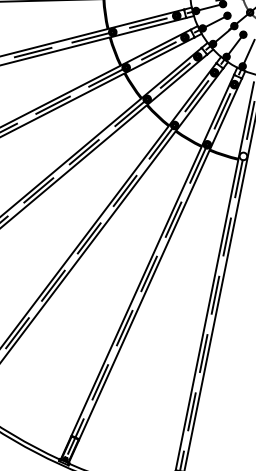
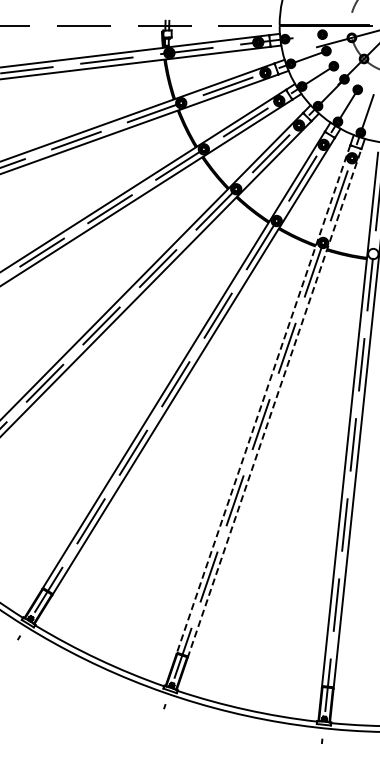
line: (152, 255) -> (263, 399), solid -> dashed
line: (160, 259) -> (274, 403), solid -> dashed

